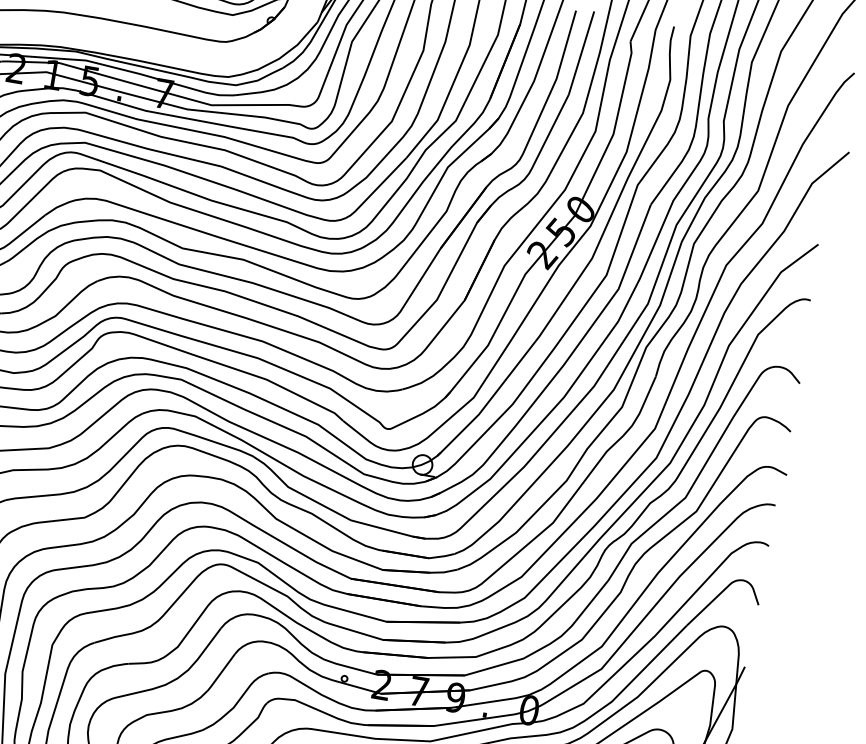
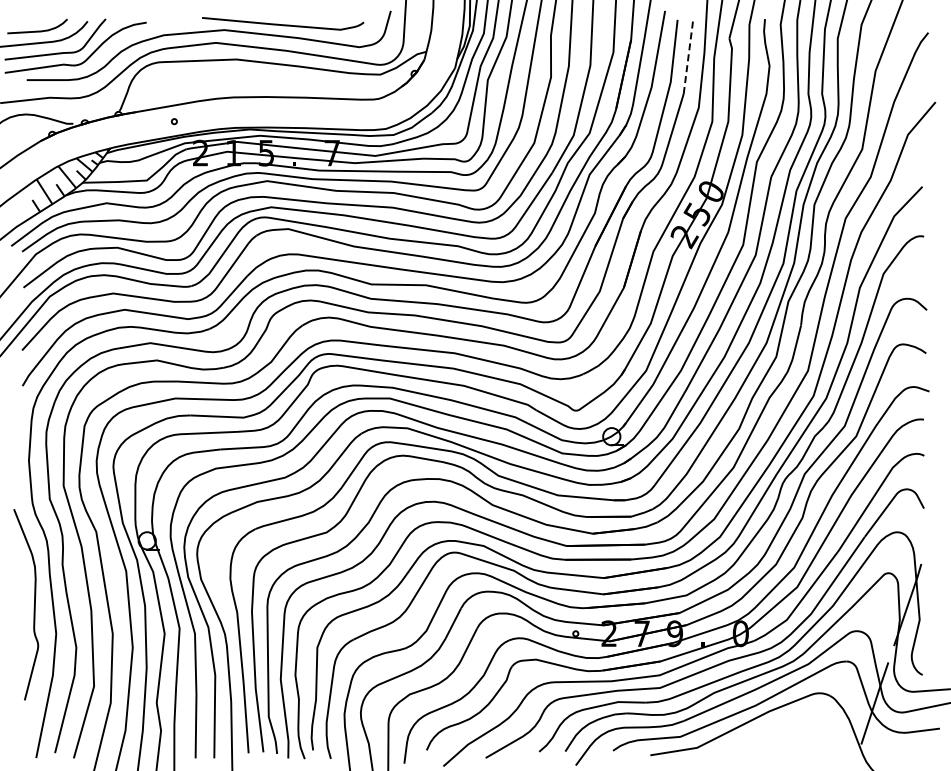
line: (581, 52) -> (688, 55), solid -> dashed

